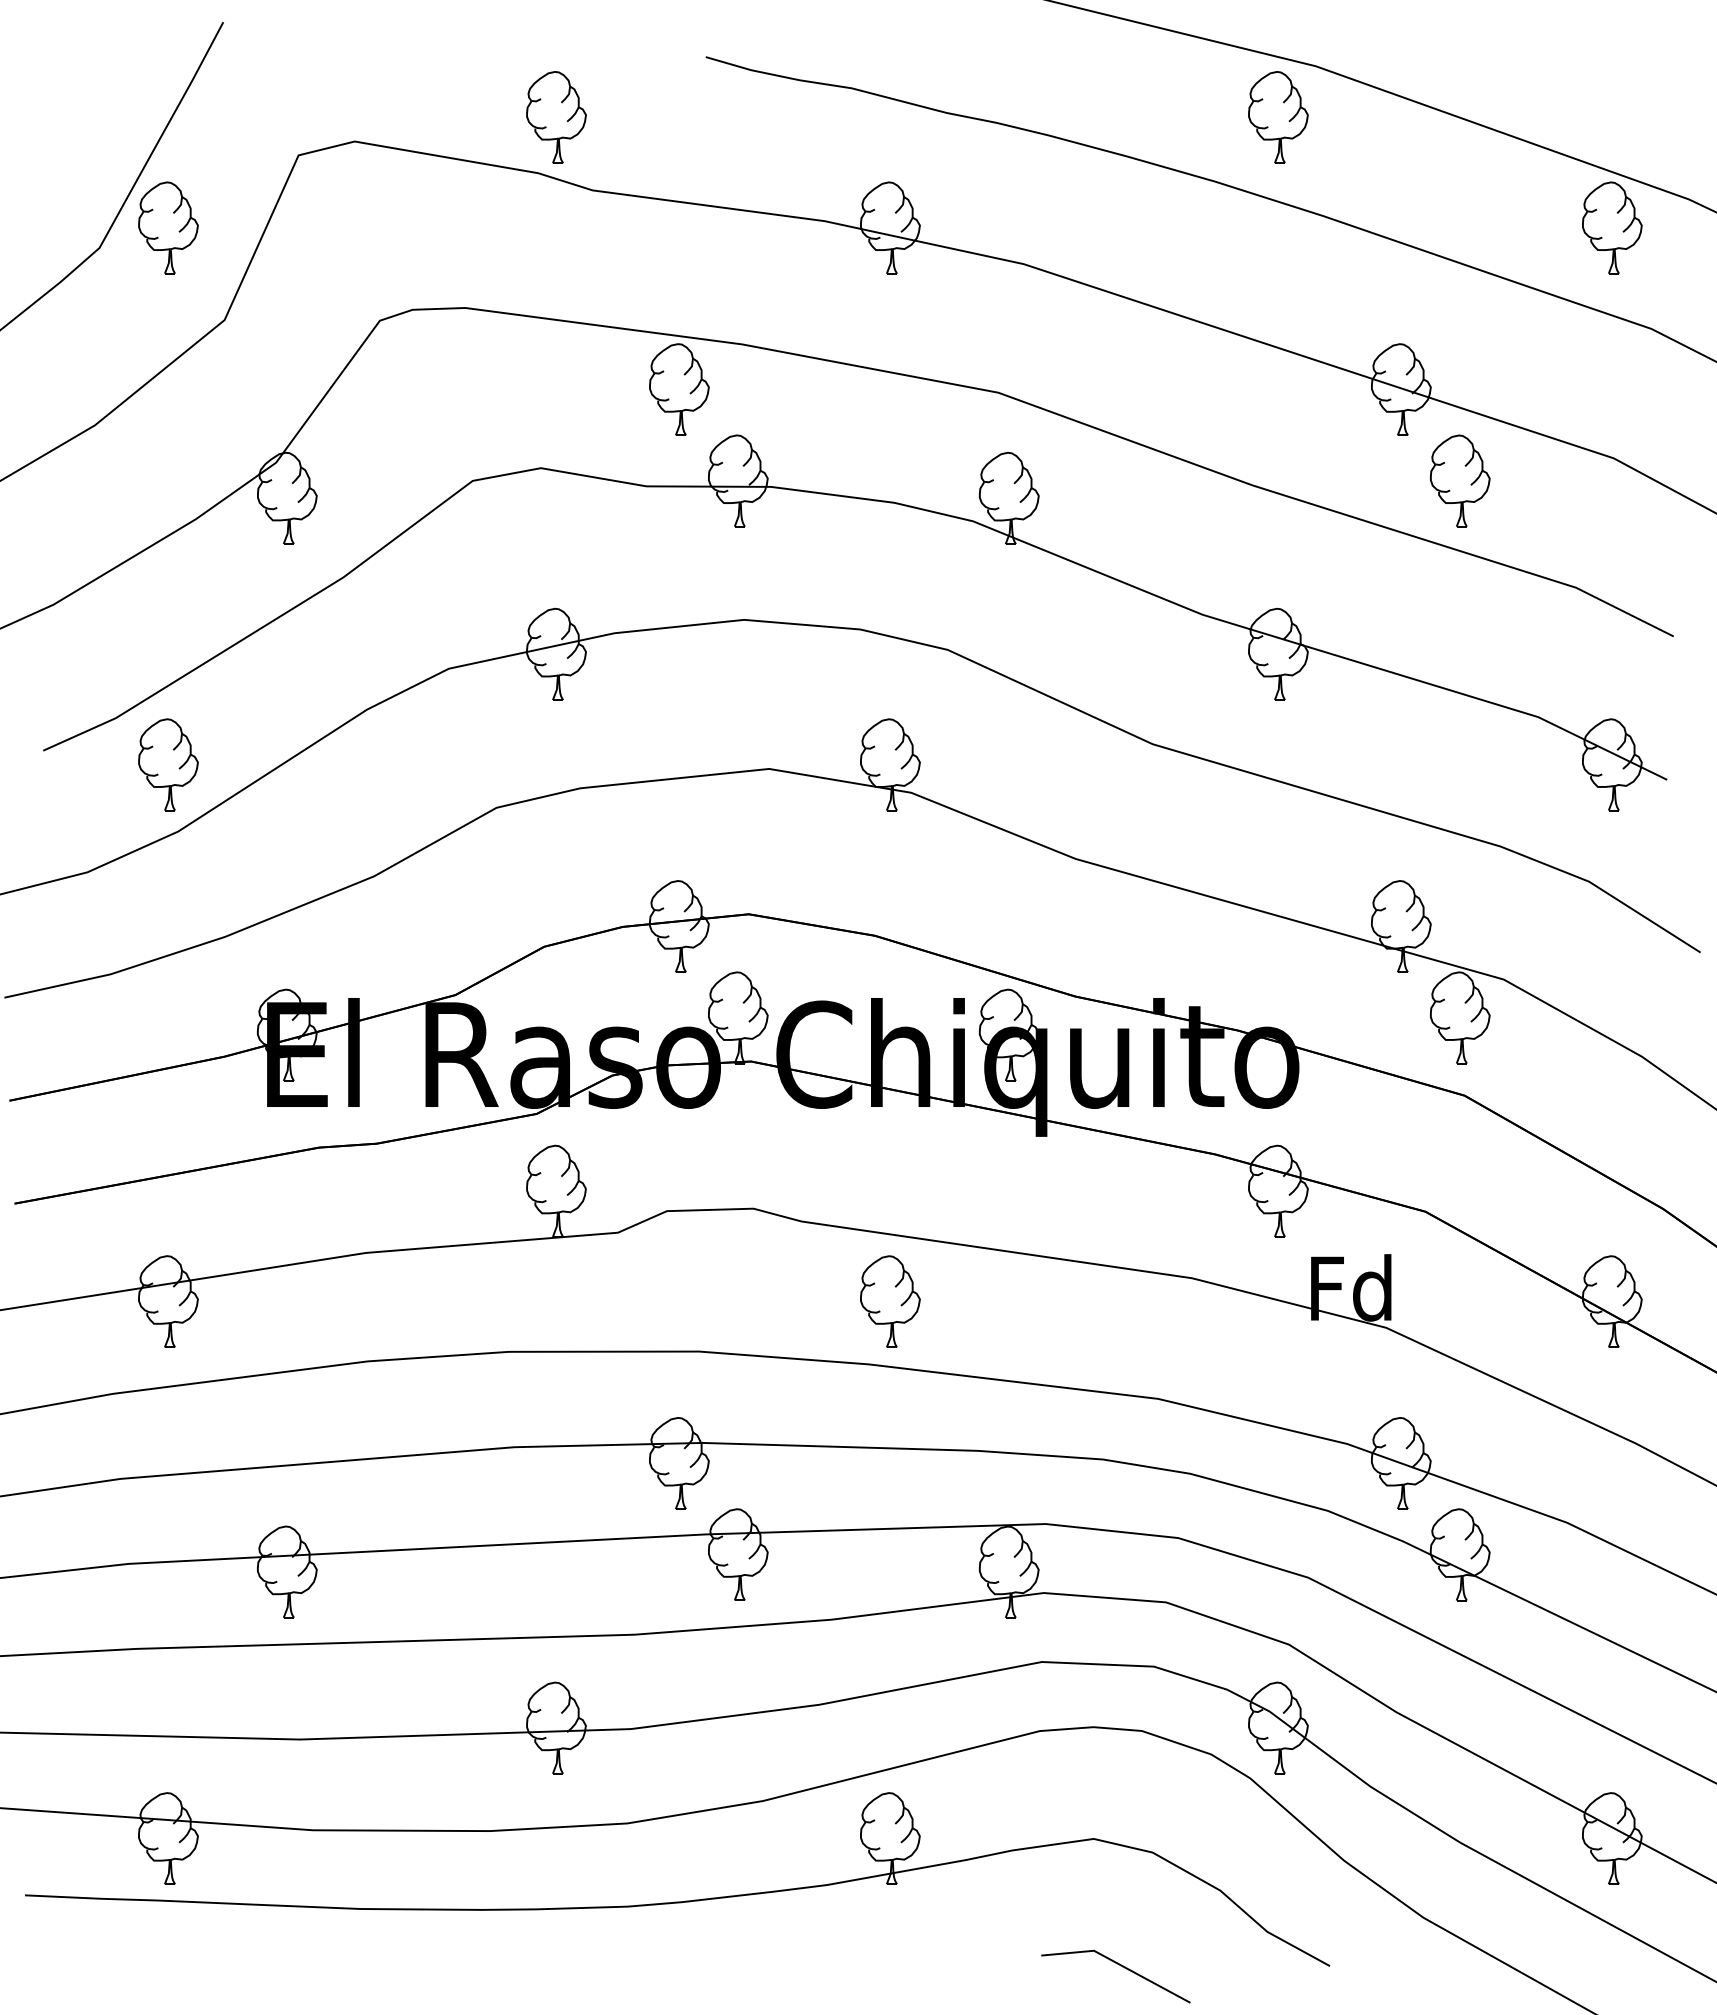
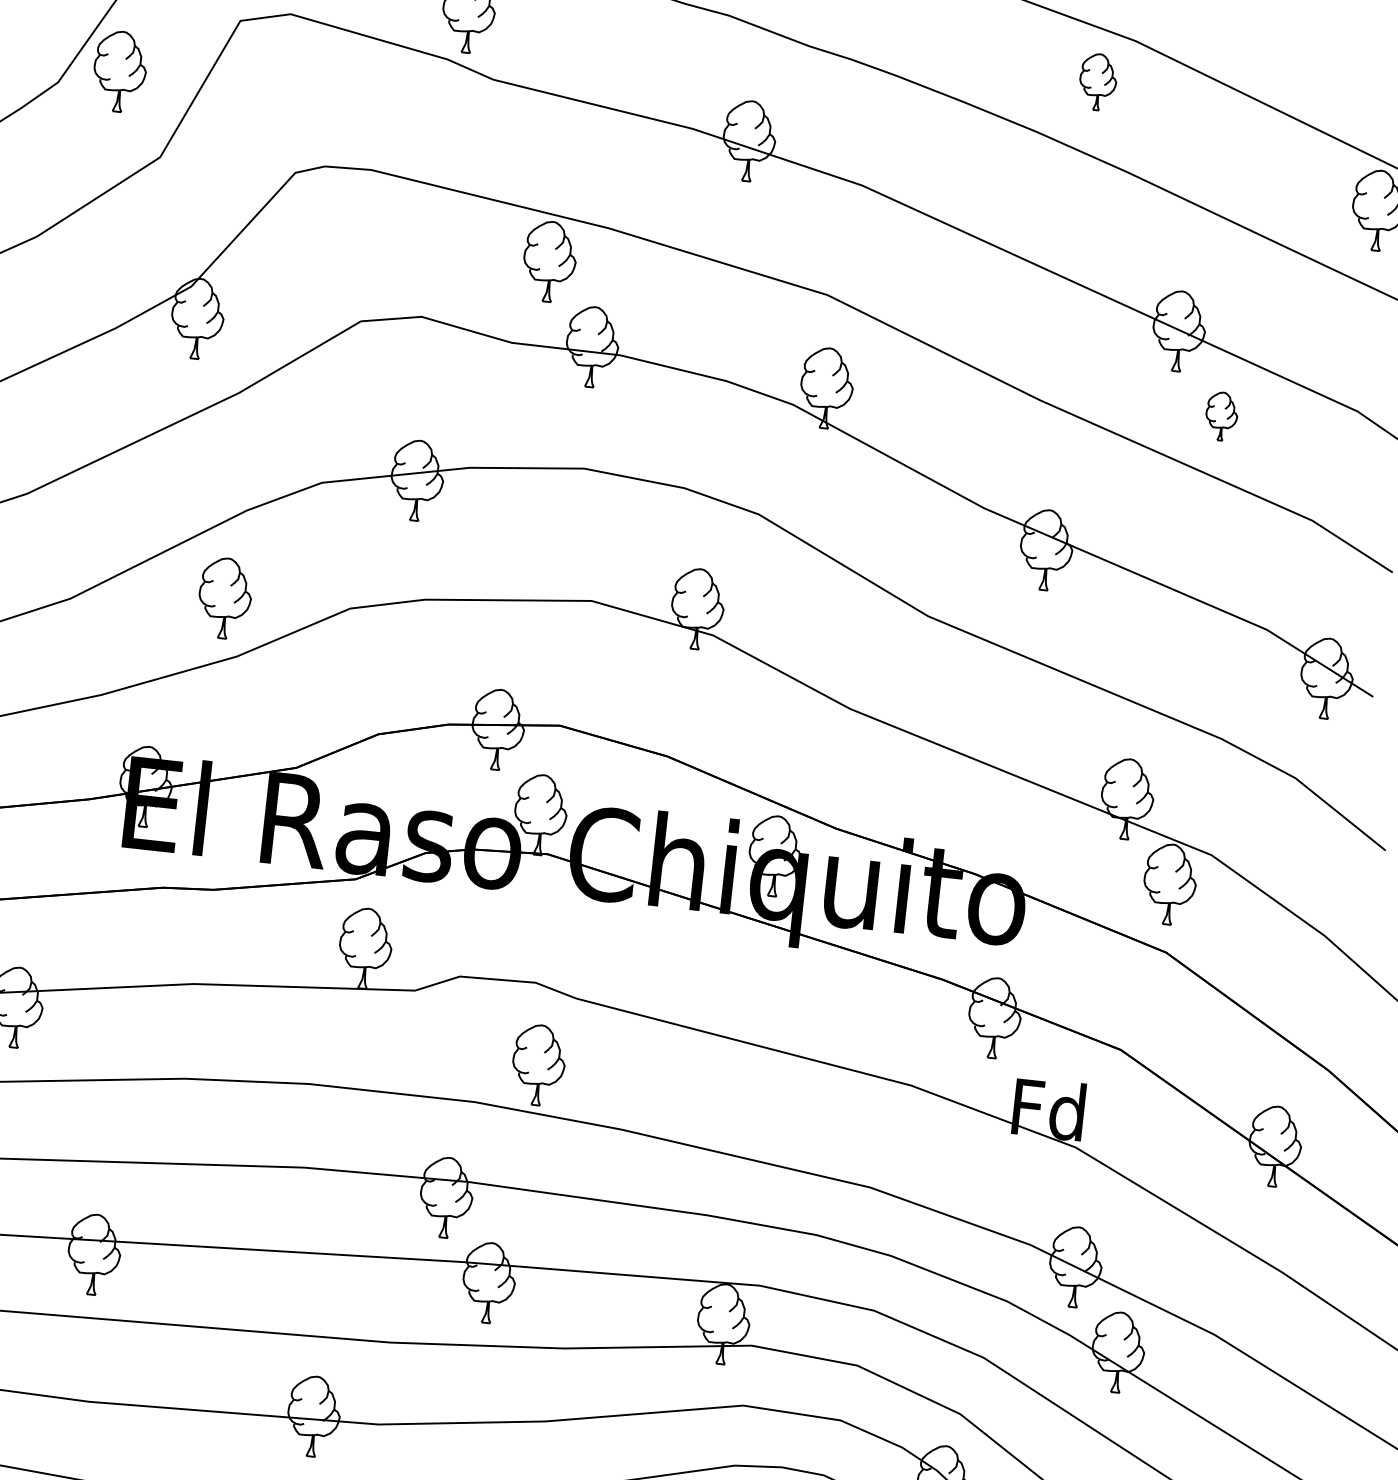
part: (1278, 117) -> (1098, 82), size x0.7
part: (1460, 480) -> (1221, 416), size x0.6
part: (168, 764) -> (225, 598), moved
part: (890, 1301) -> (538, 1064), moved

